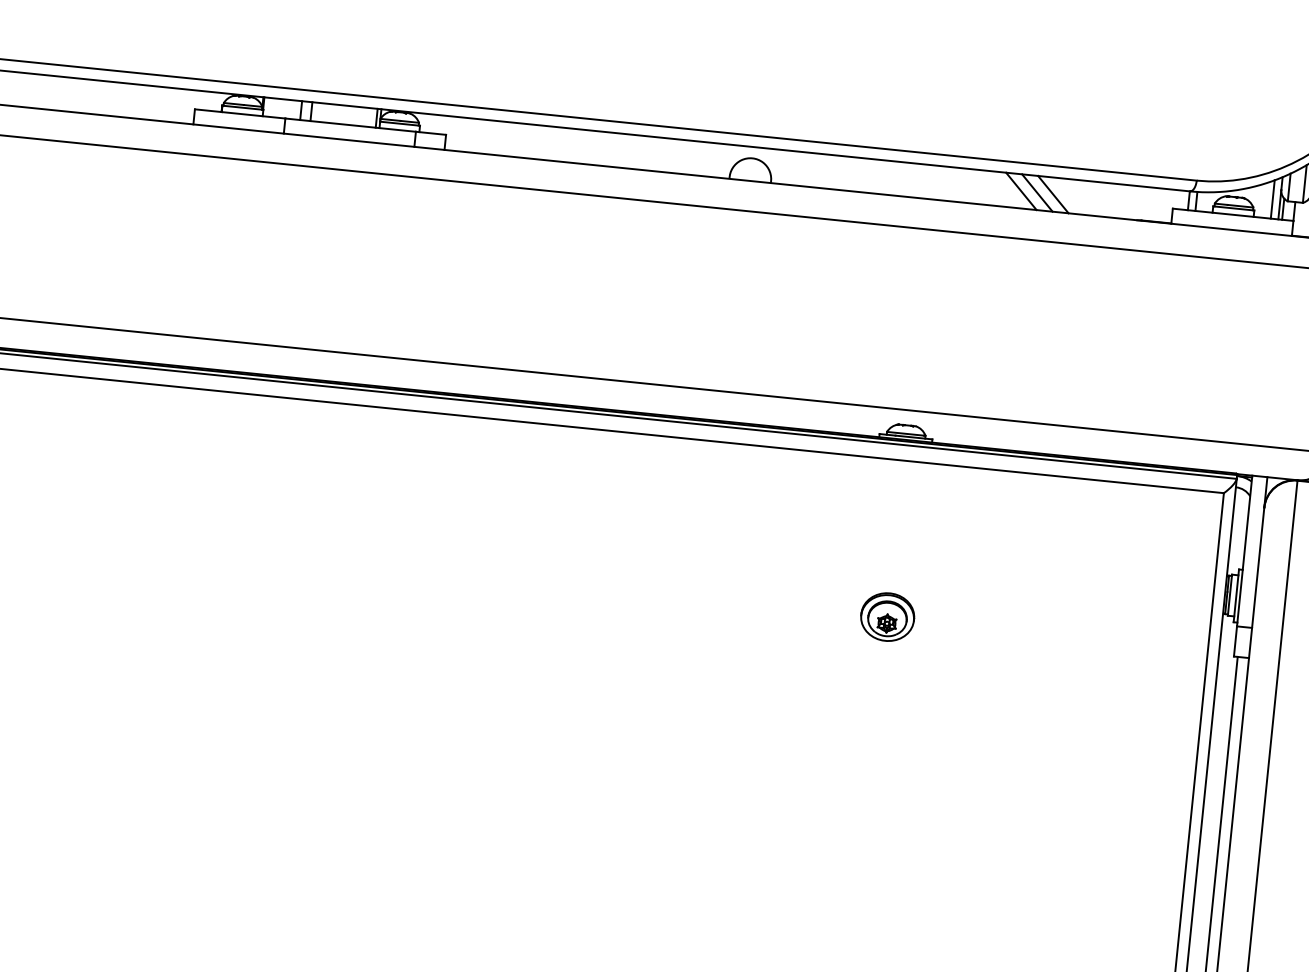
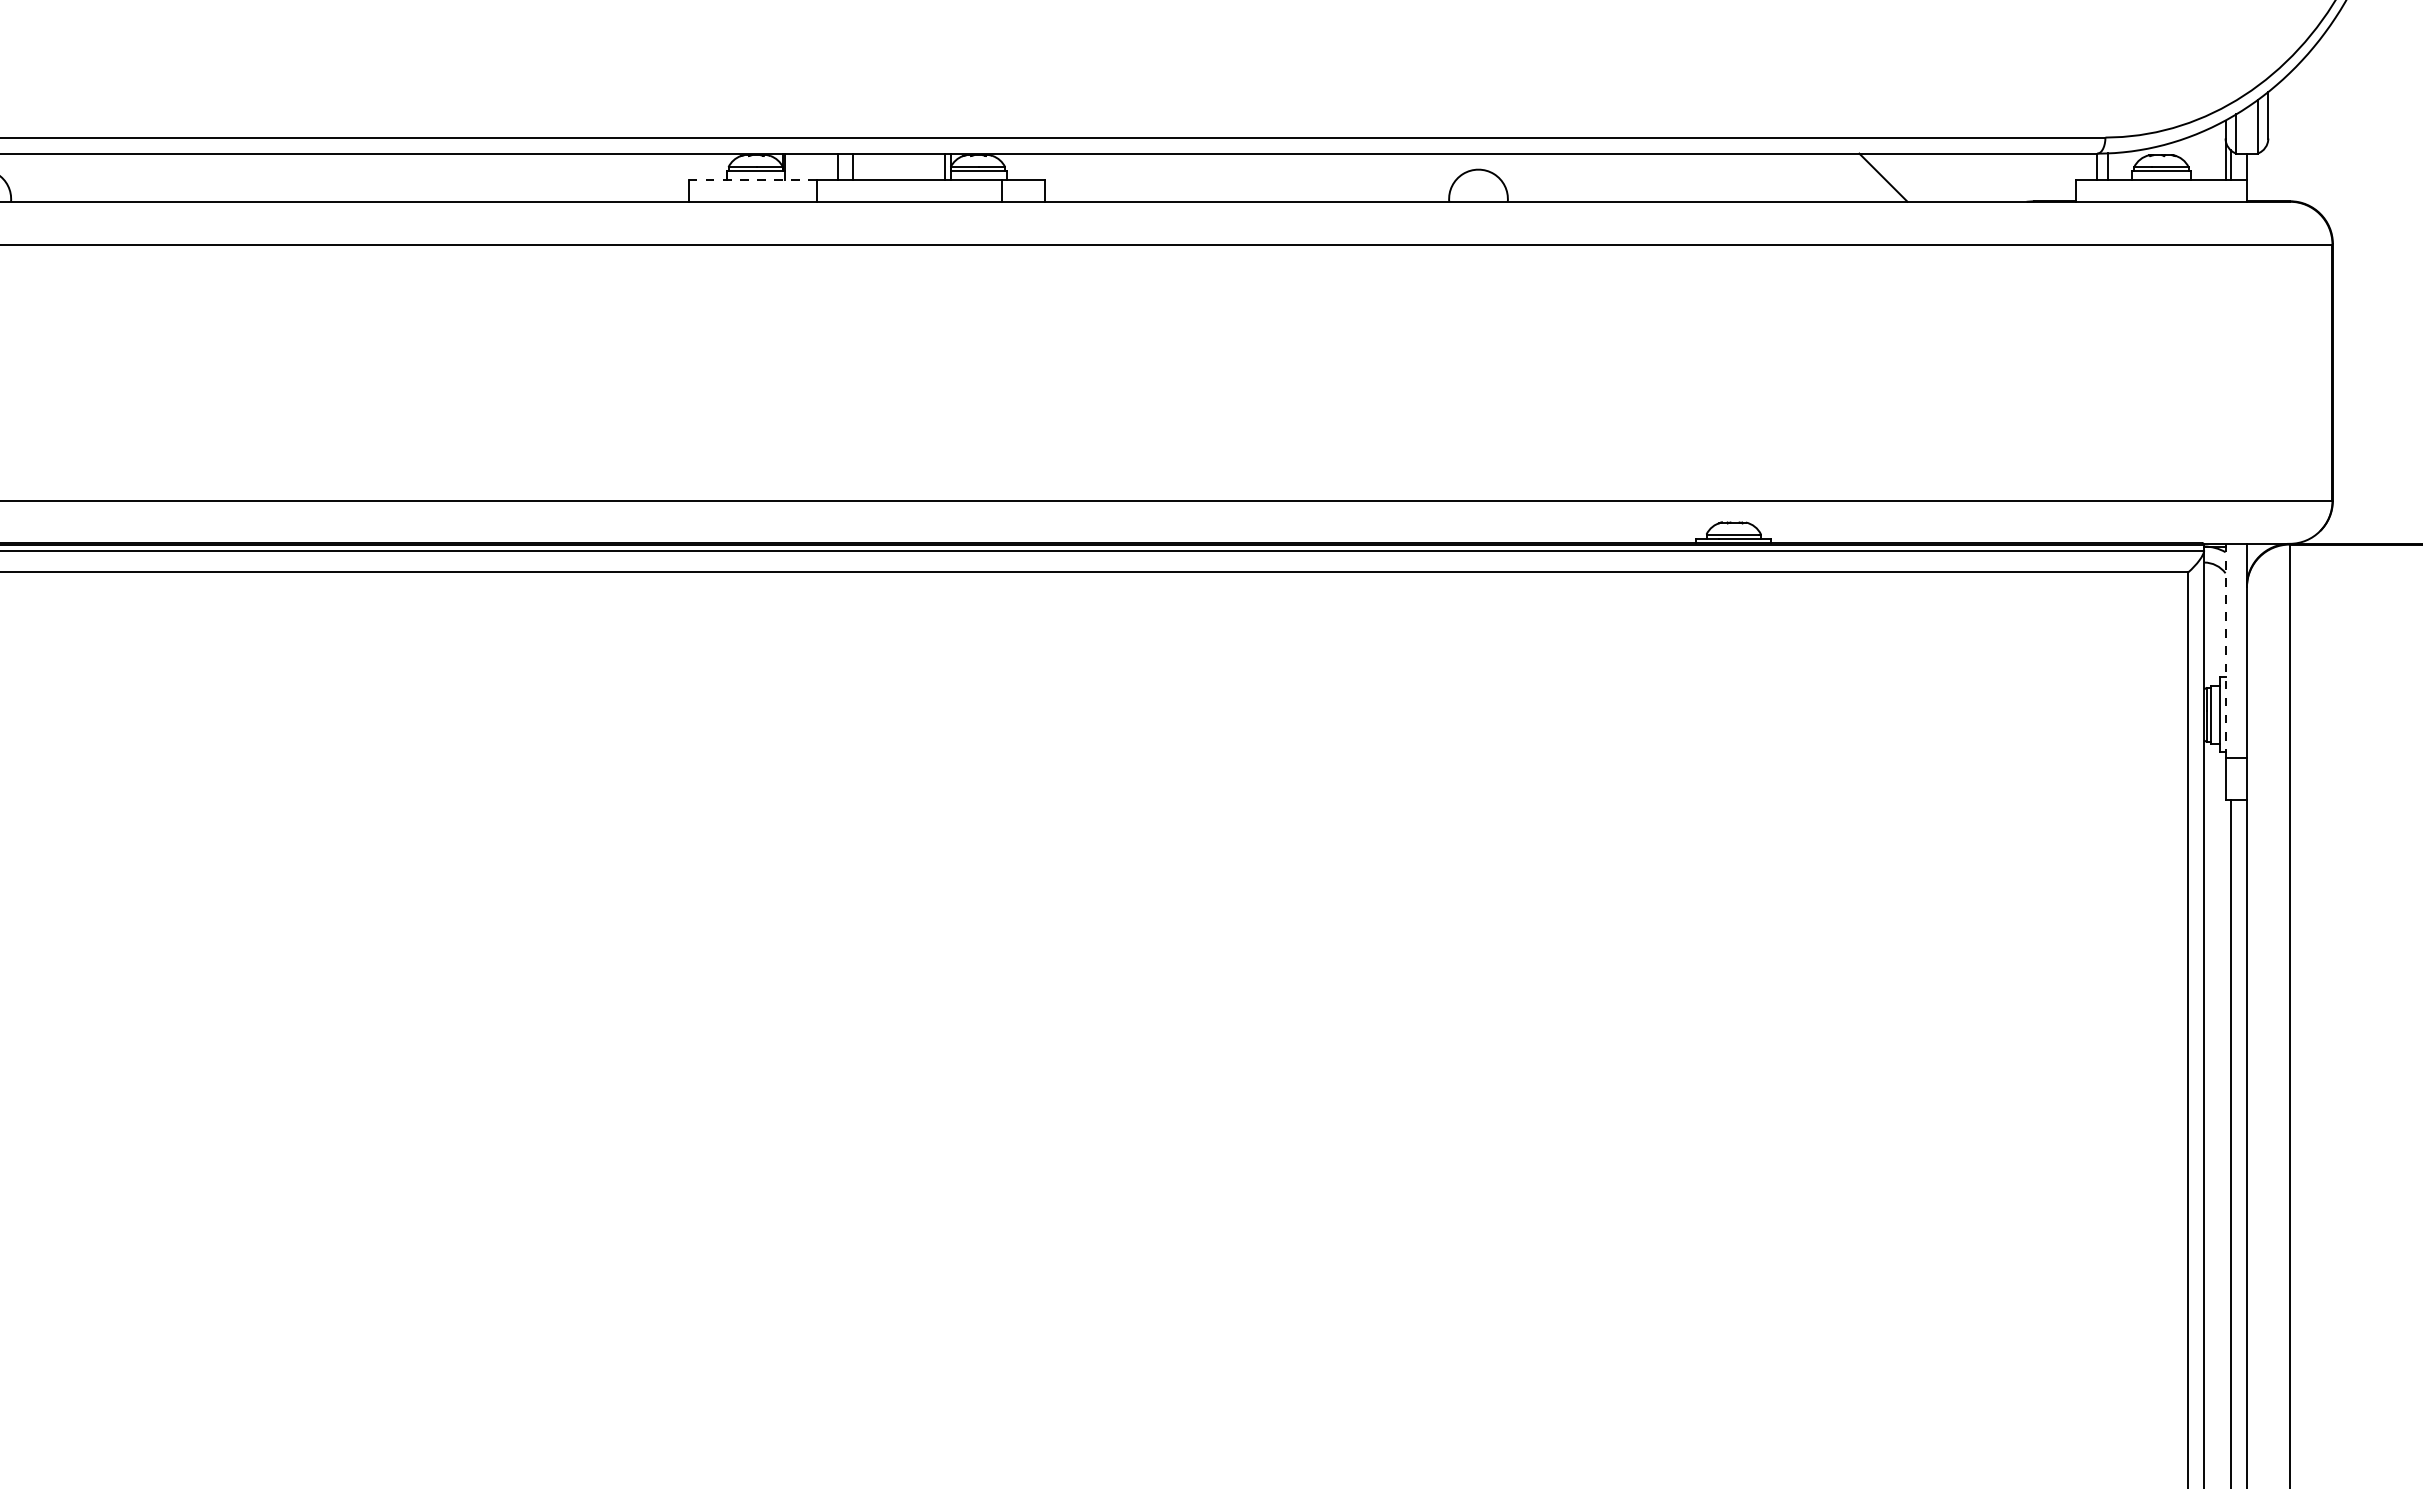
line: (239, 114) -> (752, 180), solid -> dashed
line: (1021, 191) -> (1860, 177), removed
line: (1053, 194) -> (1906, 177), removed
line: (1272, 198) -> (2214, 152), removed
line: (1244, 550) -> (2225, 650), solid -> dashed
part: (887, 616) -> (1733, 793), removed

